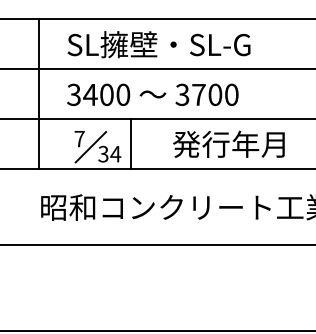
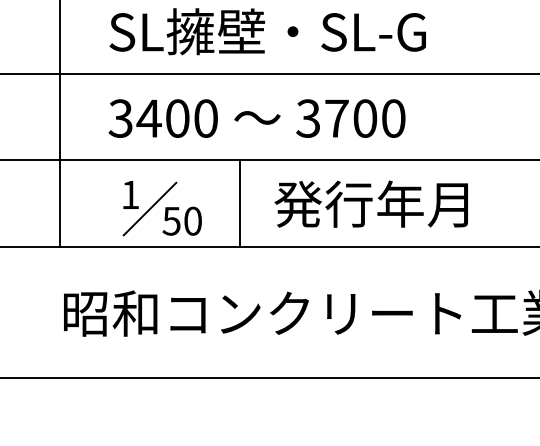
text: (79, 139) -> (130, 195), 7 -> 1
line: (130, 143) -> (239, 202), moved
text: (228, 143) -> (370, 202), moved
text: (109, 153) -> (182, 219), 34 -> 50

